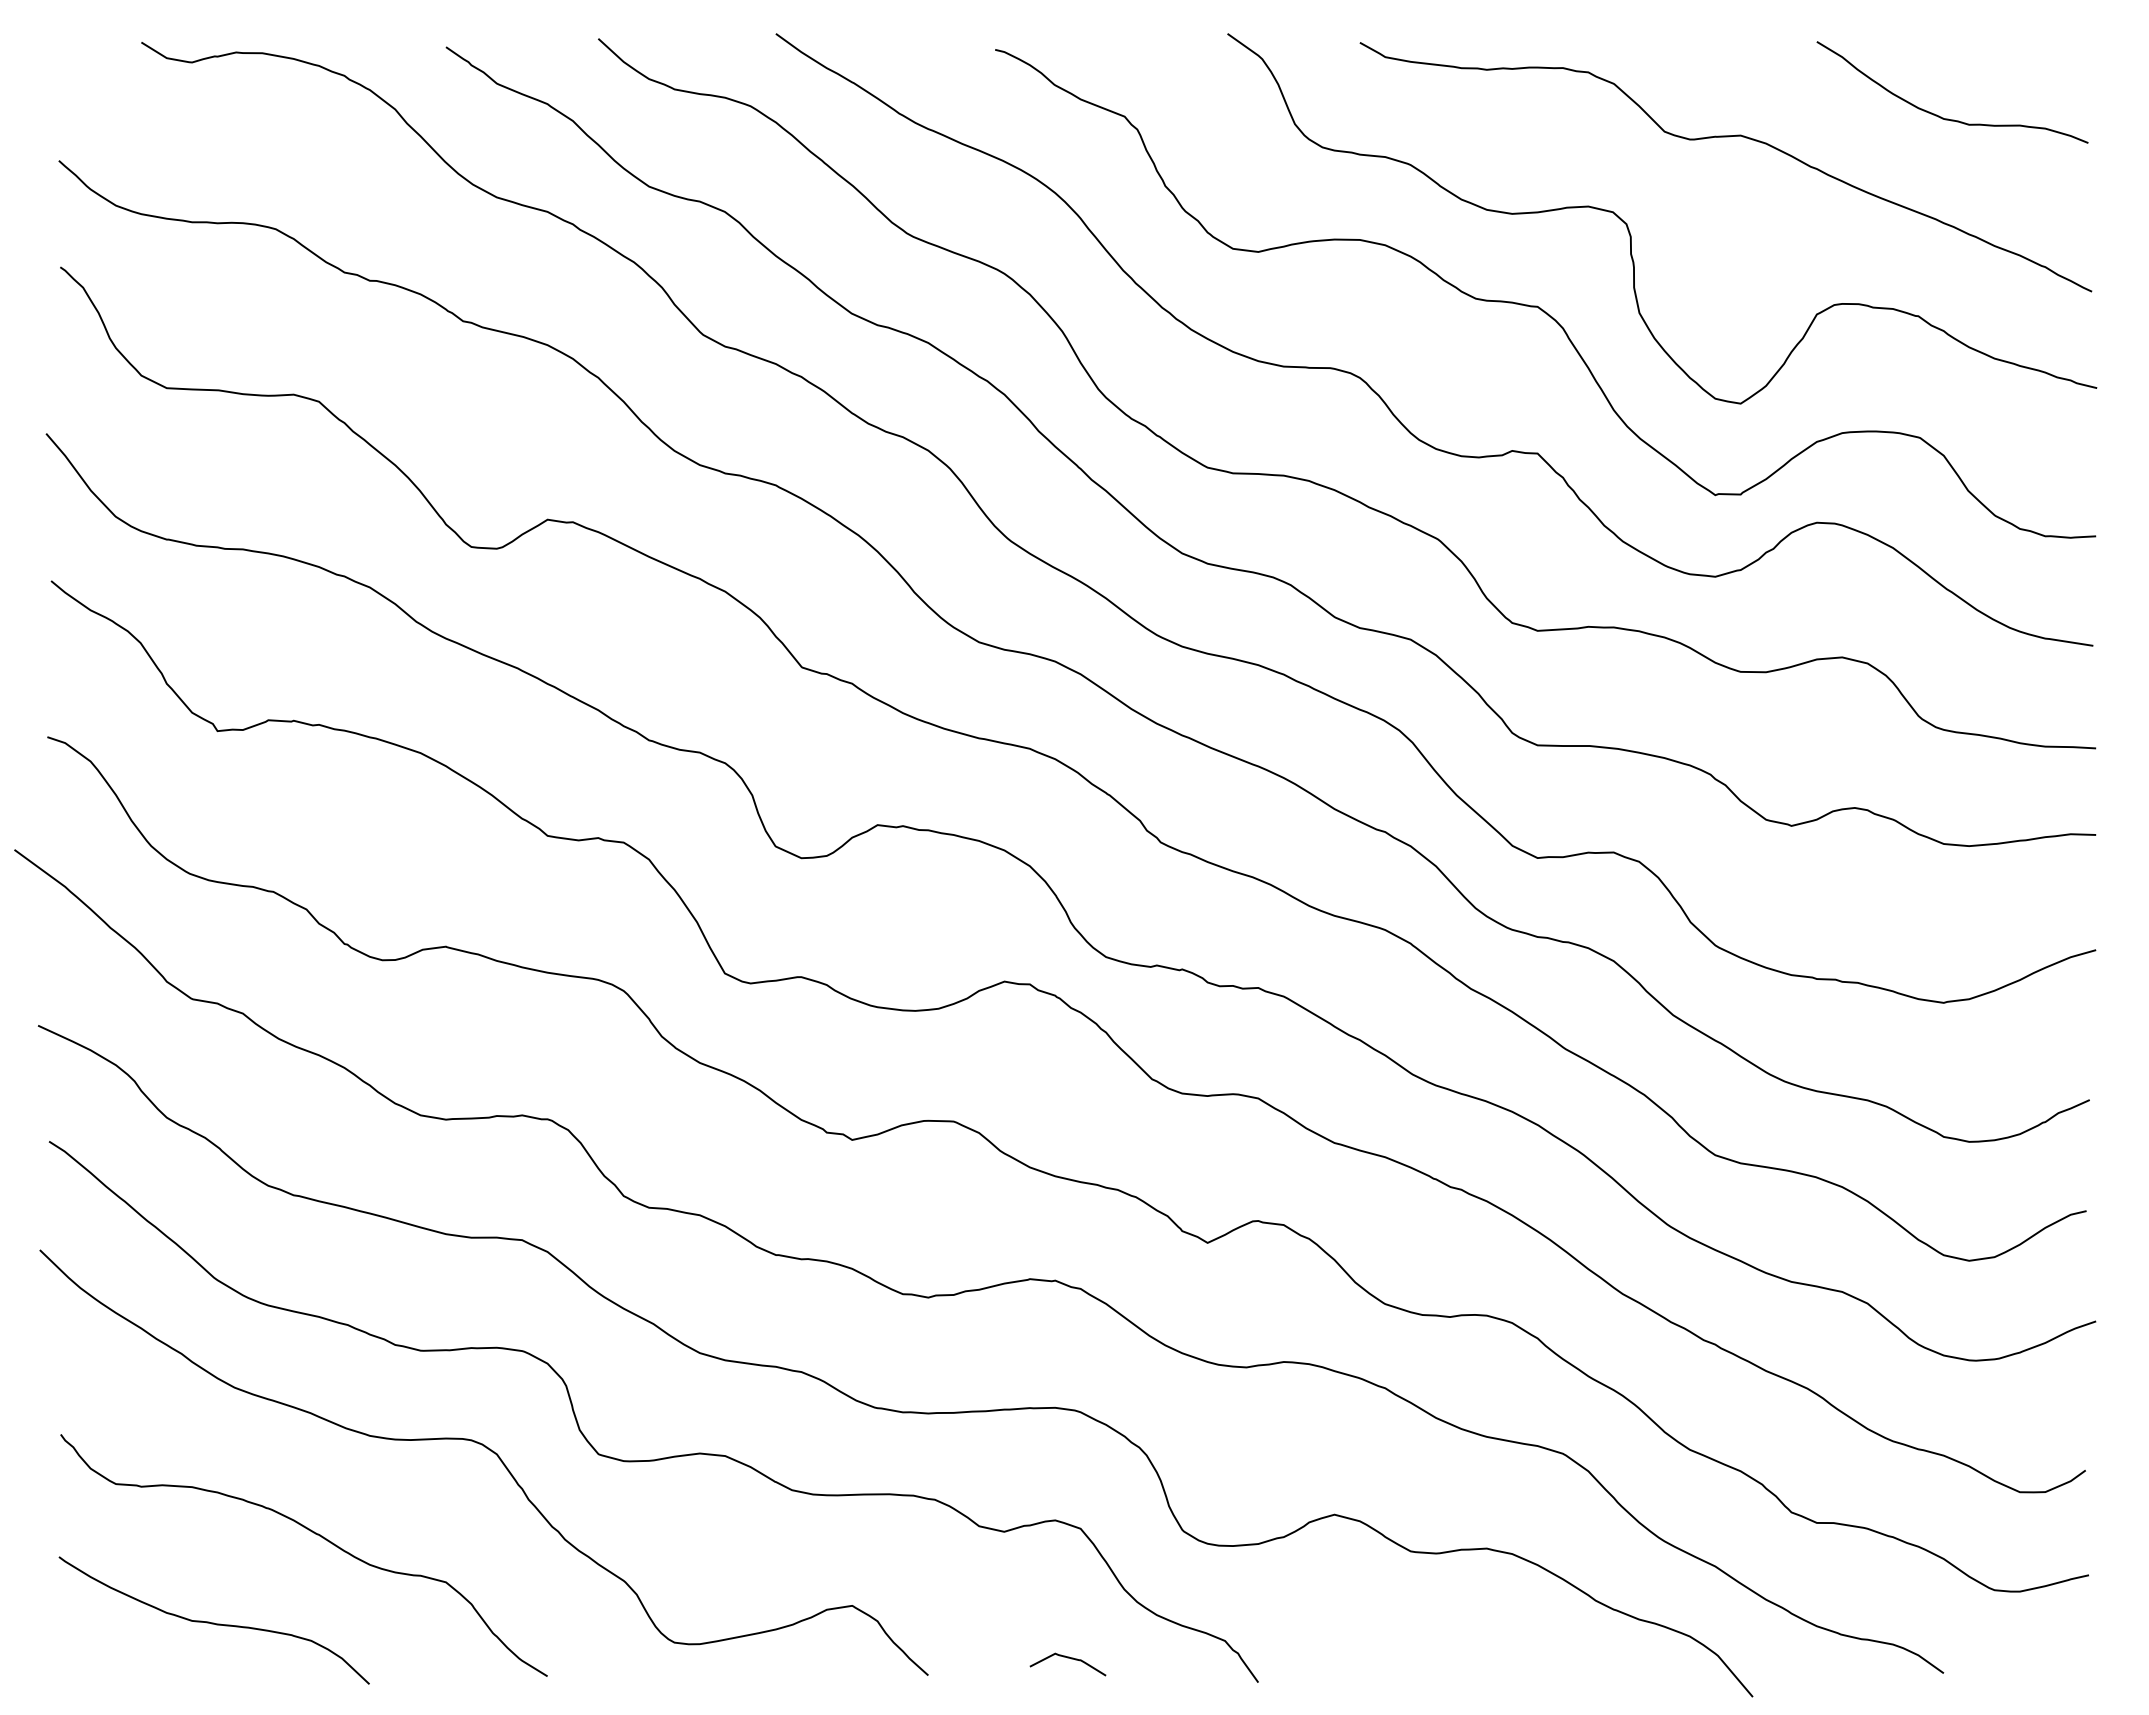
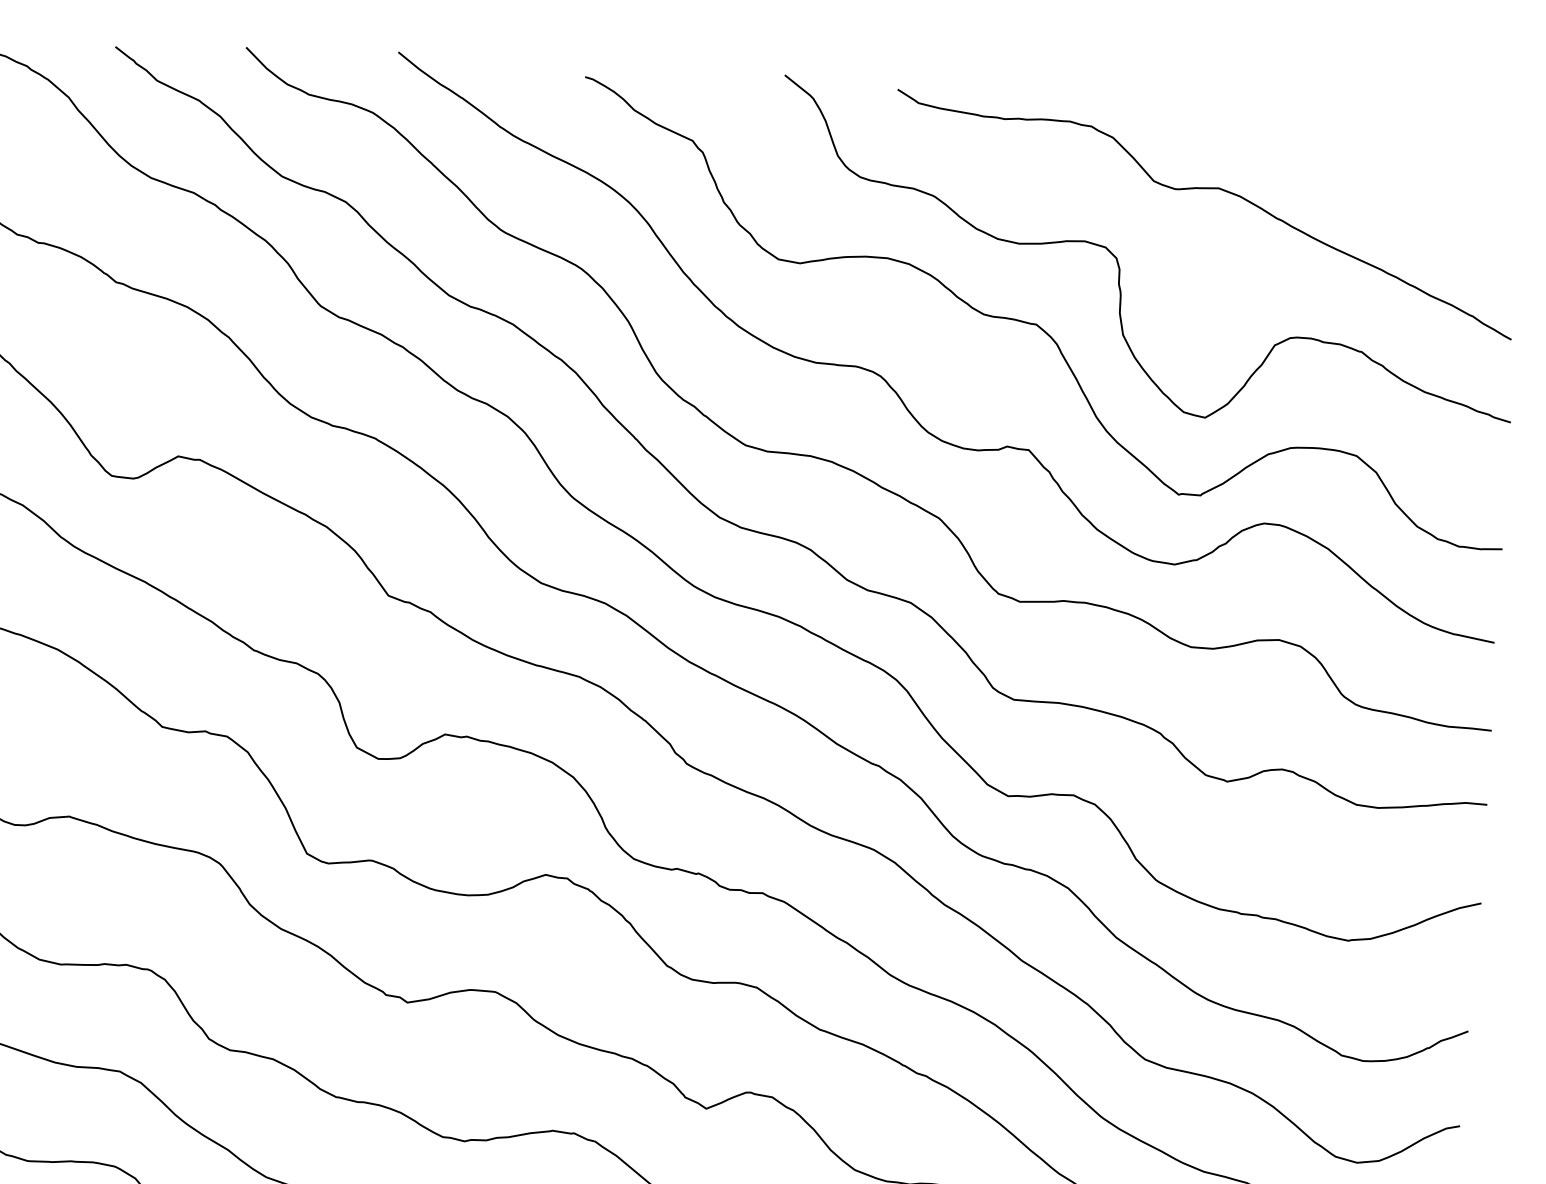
curve: (1948, 118) -> (1397, 184), removed

